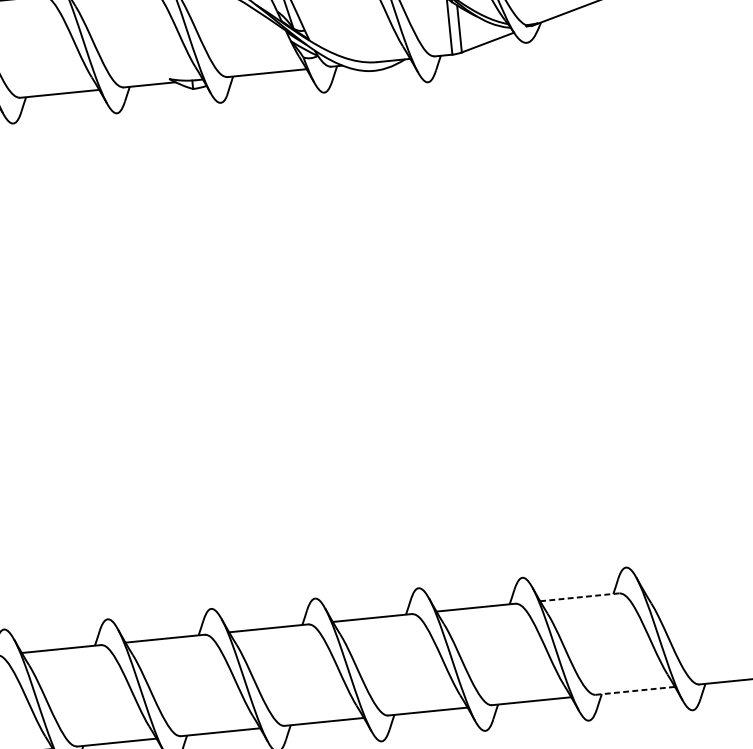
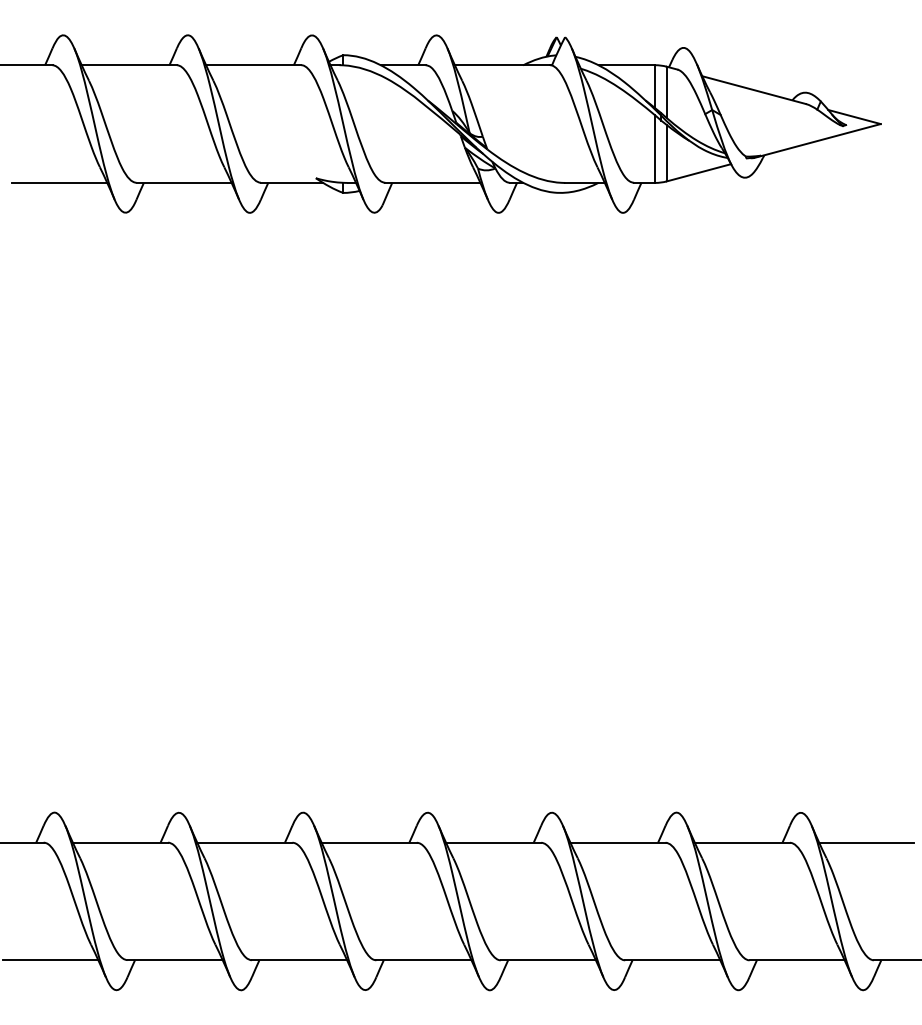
line: (683, 586) -> (866, 842), added
line: (579, 597) -> (742, 842), dashed -> solid
line: (635, 690) -> (797, 960), dashed -> solid

